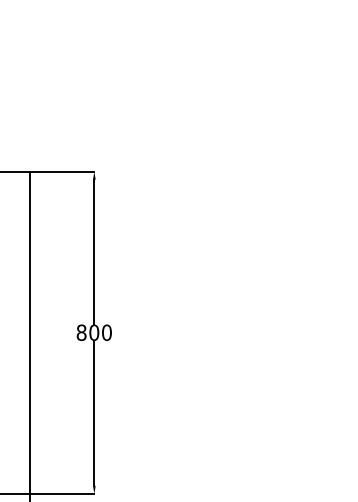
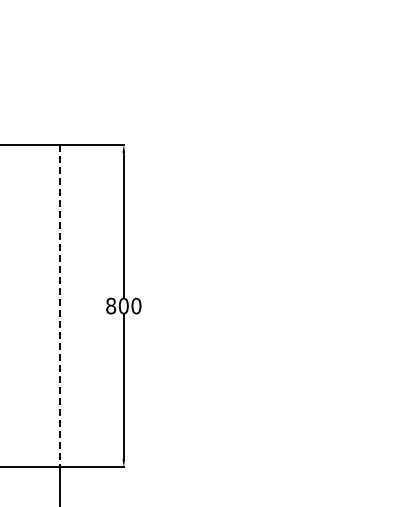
line: (30, 333) -> (59, 306), solid -> dashed

